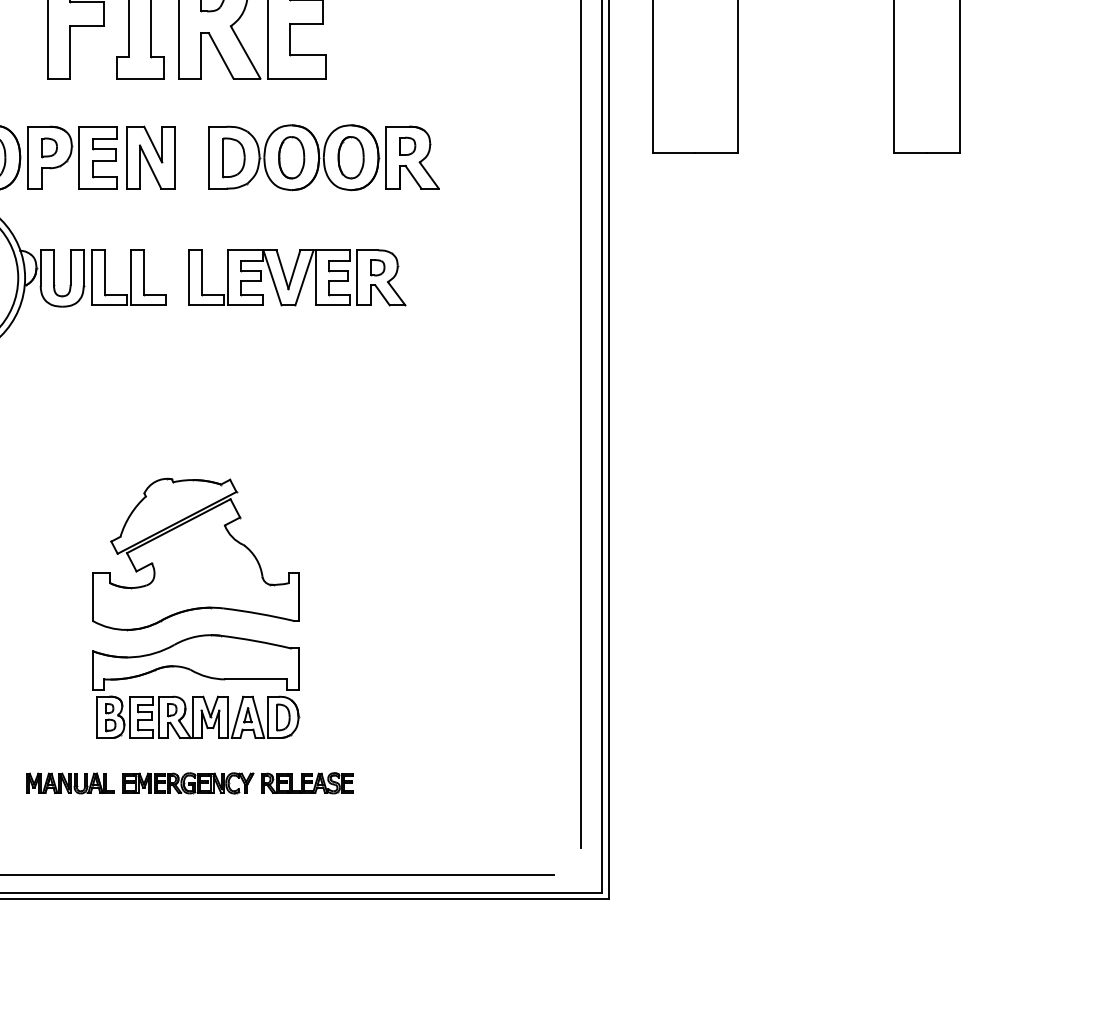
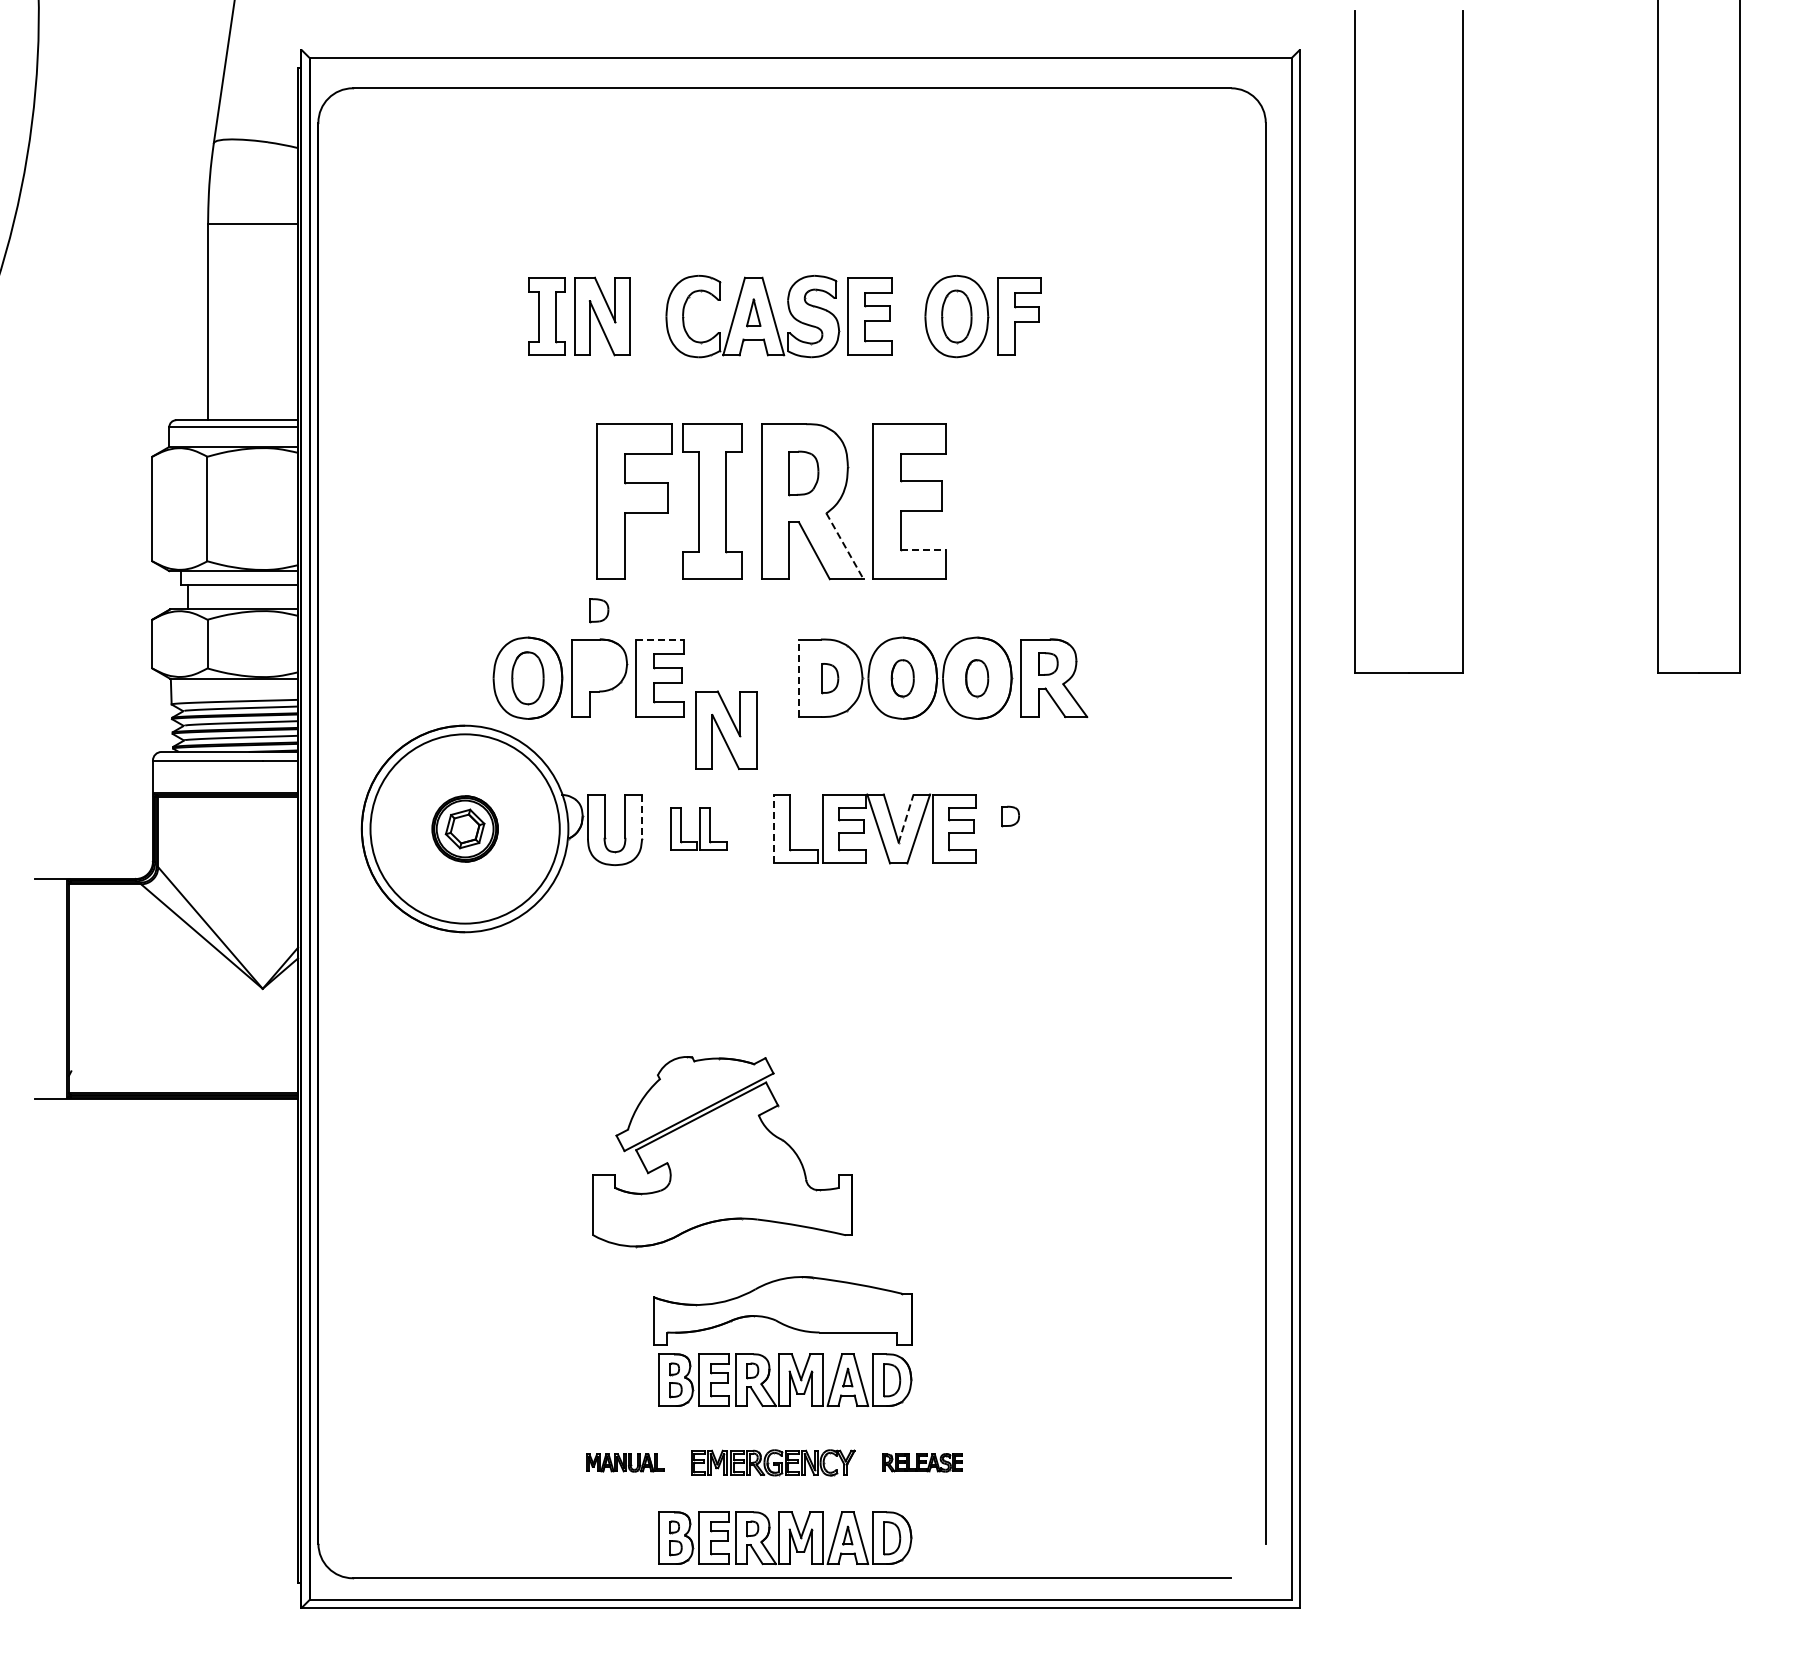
line: (246, 52) -> (845, 546), solid -> dashed
line: (308, 55) -> (923, 549), solid -> dashed
line: (98, 126) -> (660, 639), solid -> dashed
part: (49, 147) -> (599, 610), moved
part: (151, 157) -> (726, 729), moved
line: (208, 157) -> (798, 678), solid -> dashed
part: (233, 157) -> (829, 678), size x0.6
part: (291, 157) -> (902, 678), size x0.7
part: (350, 157) -> (976, 678), size x0.7
line: (84, 268) -> (642, 817), solid -> dashed
line: (294, 269) -> (906, 818), solid -> dashed
part: (128, 277) -> (698, 828), size x0.6
line: (188, 277) -> (773, 828), solid -> dashed
part: (381, 277) -> (1015, 828), removed
part: (195, 554) -> (722, 1152), moved
part: (69, 783) -> (624, 1462), size x0.7
part: (307, 783) -> (922, 1462), size x0.7
part: (198, 843) -> (785, 1538), added

